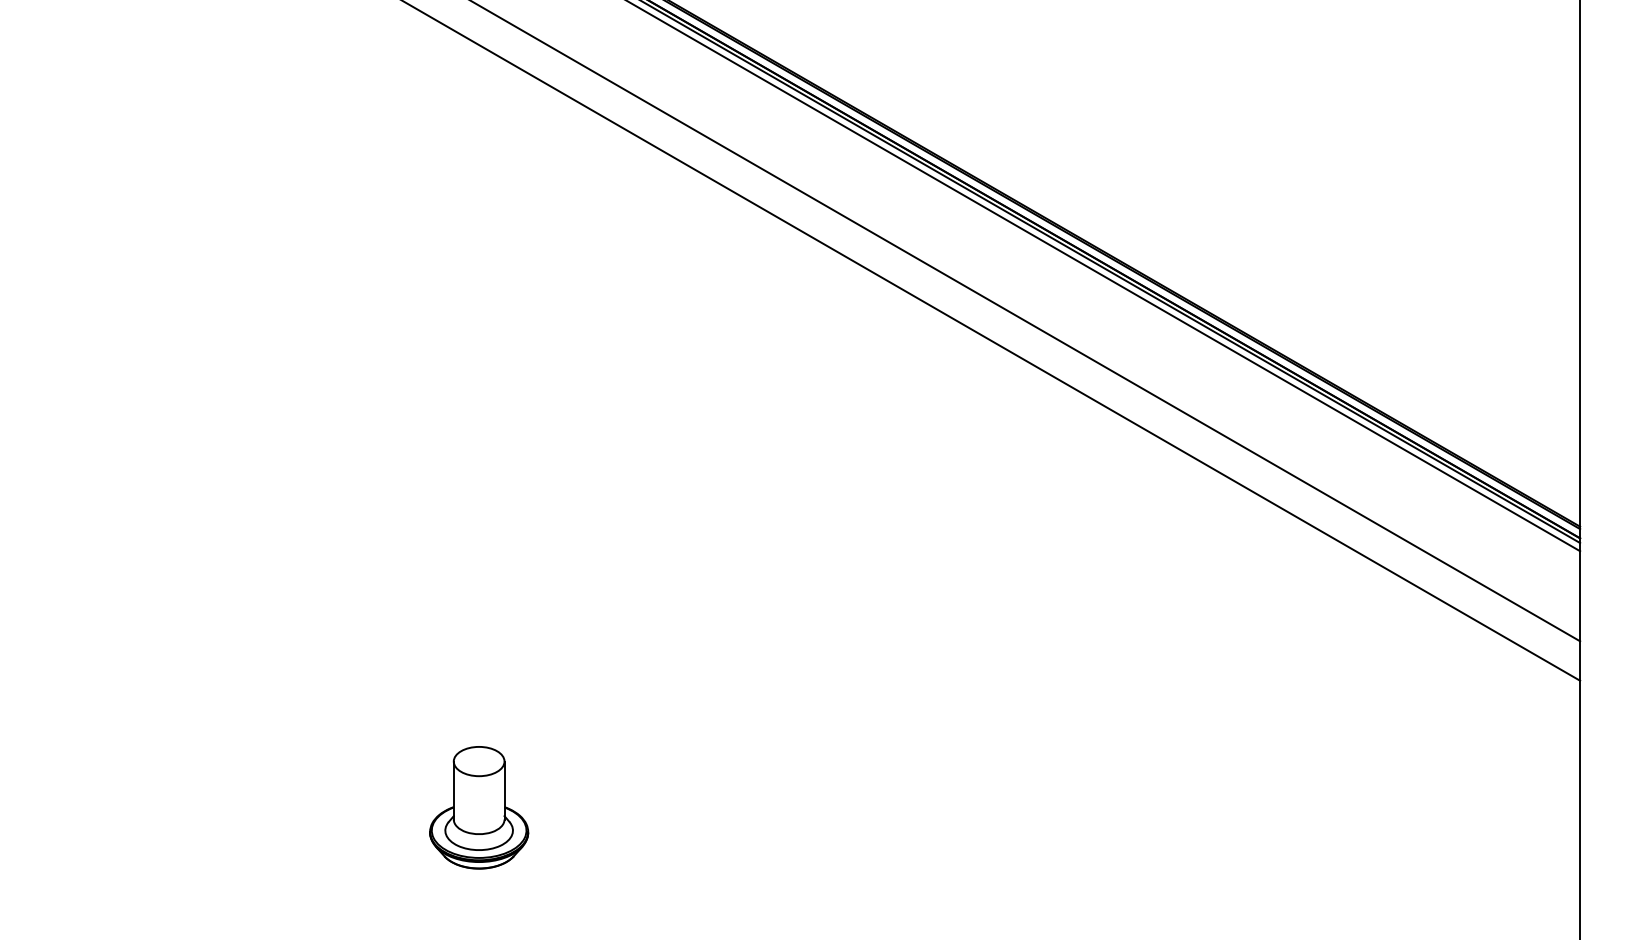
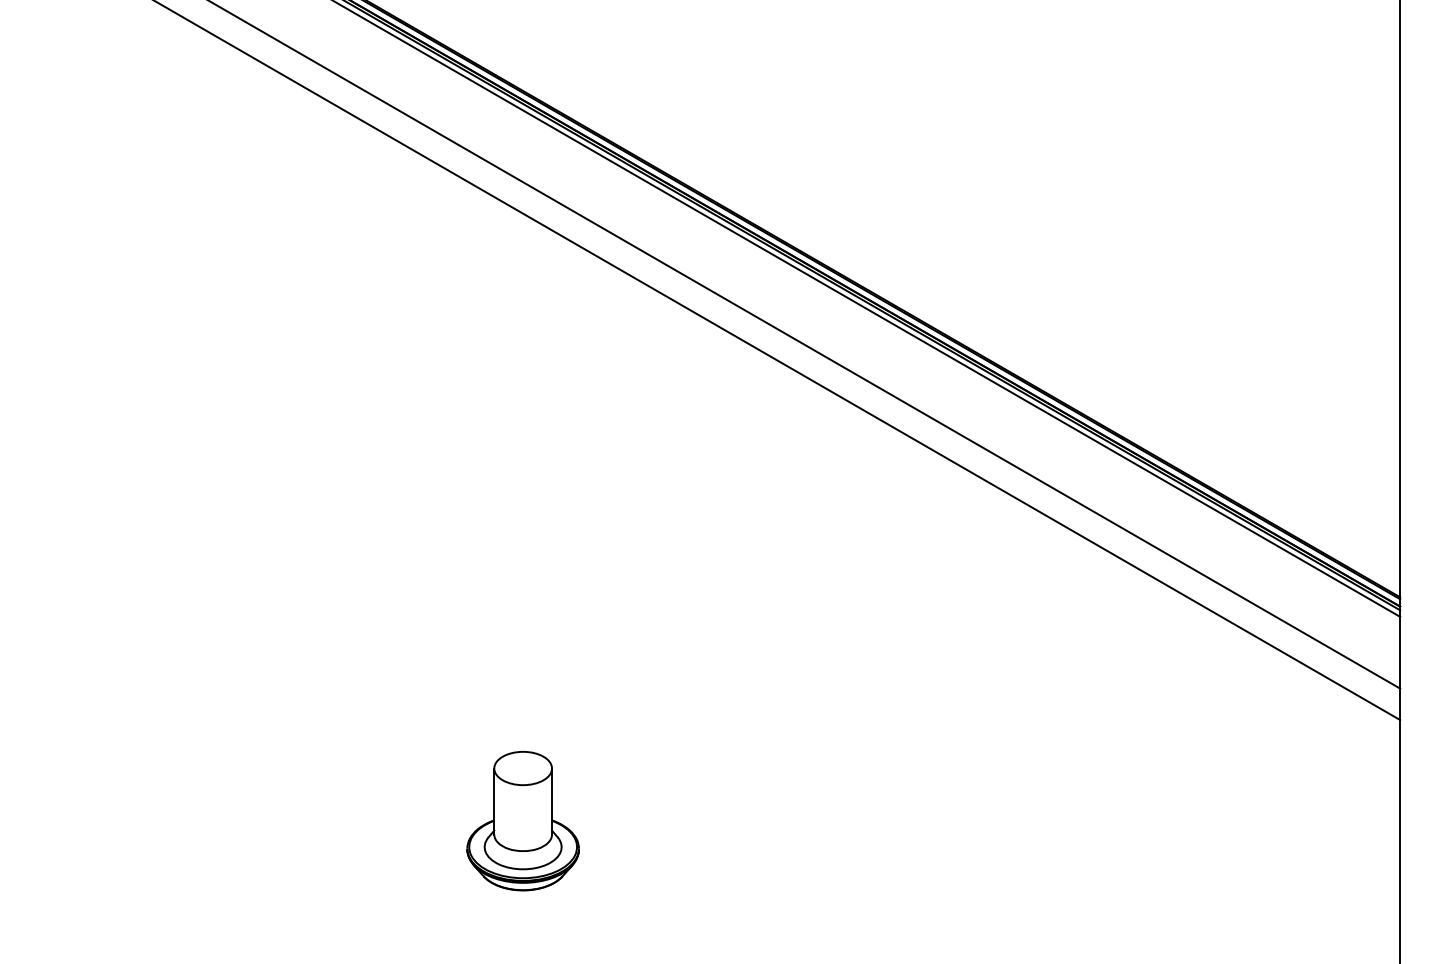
part: (478, 808) -> (522, 821), size x1.43

